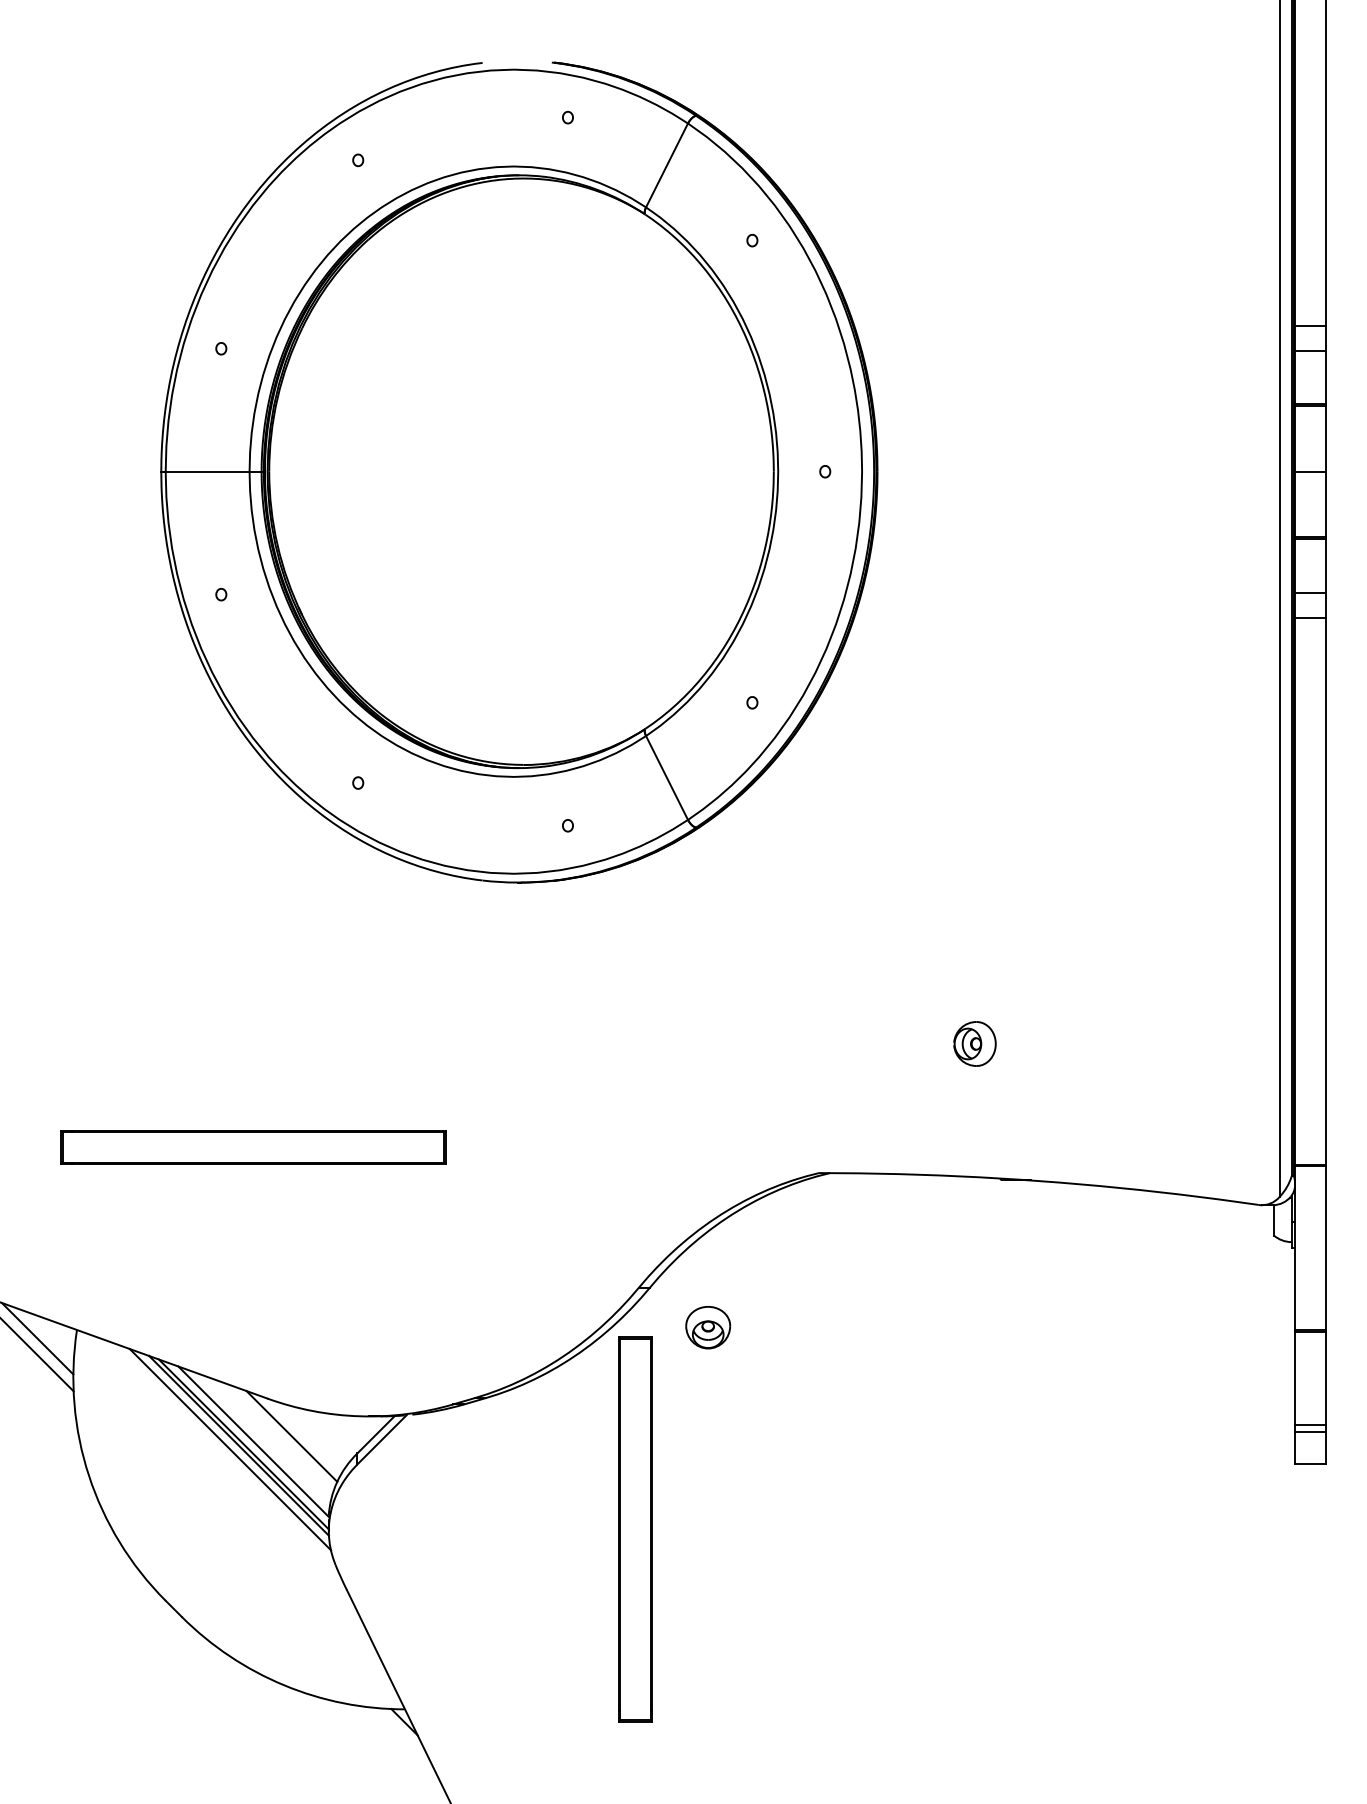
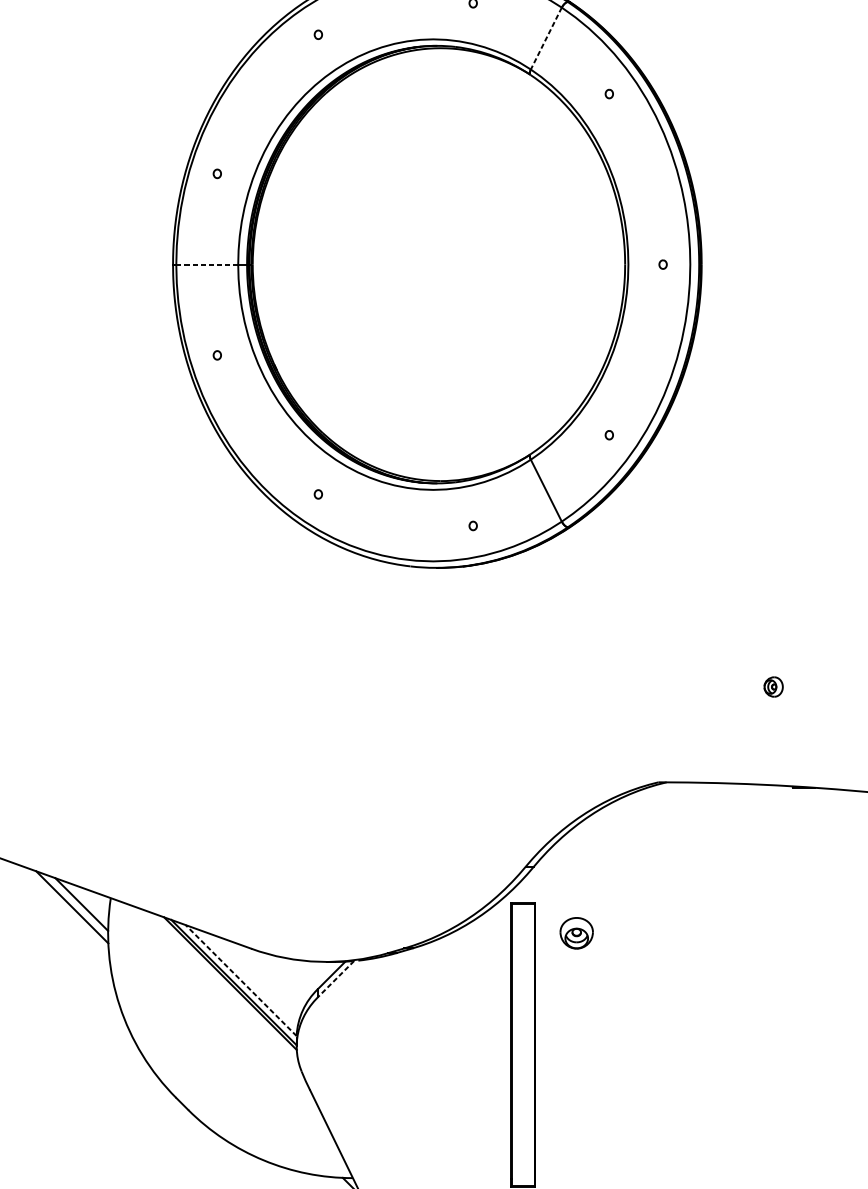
line: (667, 165) -> (546, 38), solid -> dashed
line: (207, 471) -> (207, 264), solid -> dashed
part: (974, 1043) -> (773, 686), size x0.6
part: (253, 1147) -> (241, 763), removed
part: (708, 1327) -> (576, 933), moved
line: (291, 1436) -> (269, 976), removed
line: (382, 1439) -> (336, 978), solid -> dashed
line: (253, 1441) -> (241, 980), solid -> dashed
line: (230, 1449) -> (224, 986), removed

